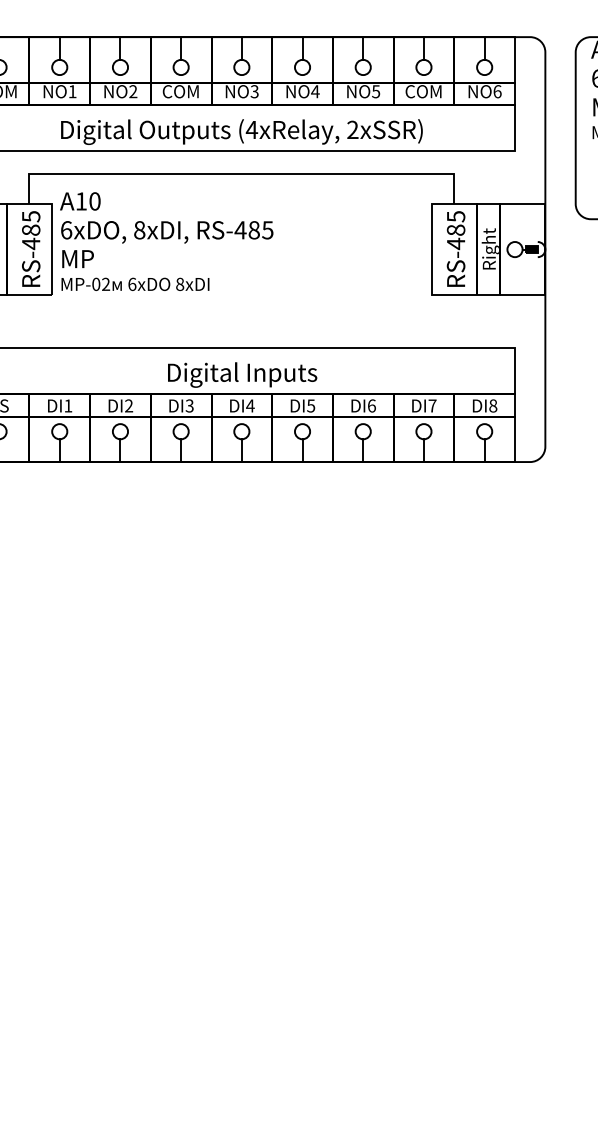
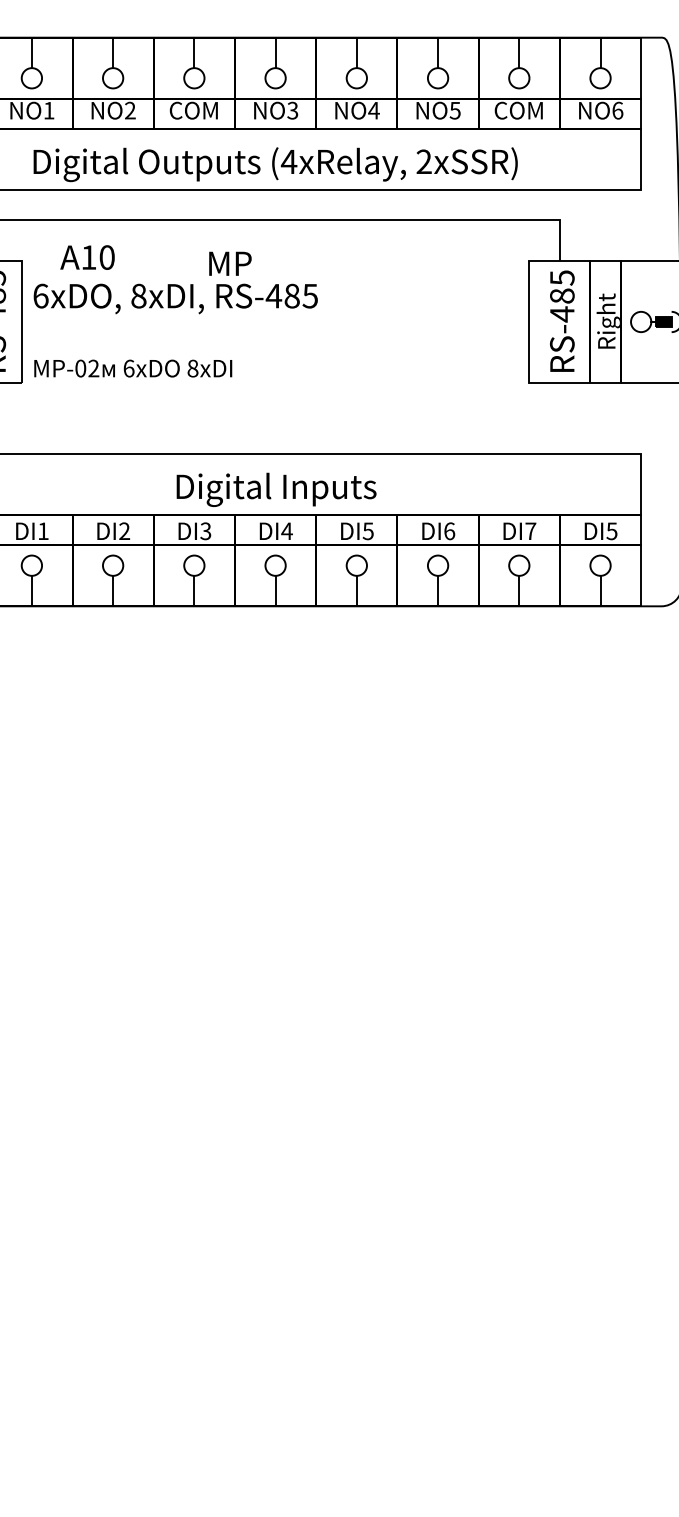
text: (80, 201) -> (87, 257), moved
text: (77, 258) -> (229, 262), moved
text: (493, 405) -> (612, 530), DI8 -> DI5

